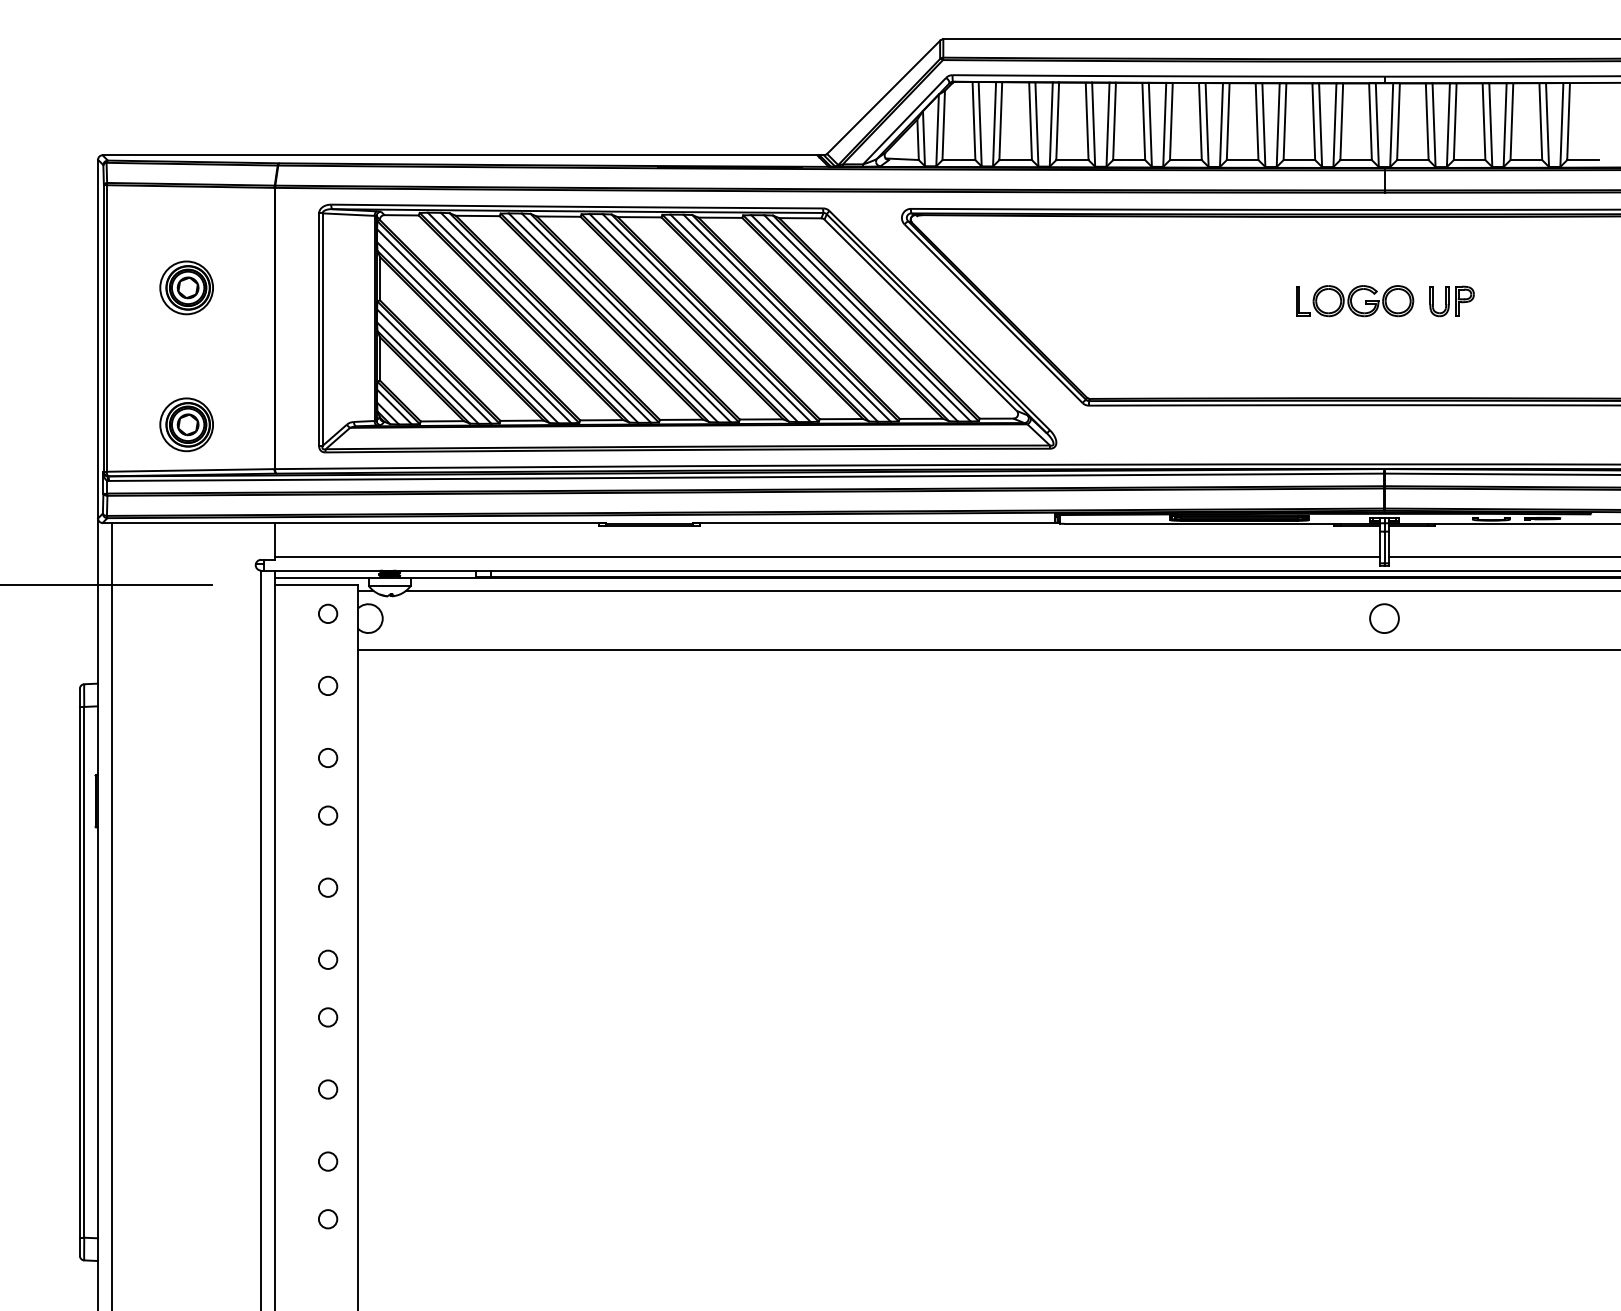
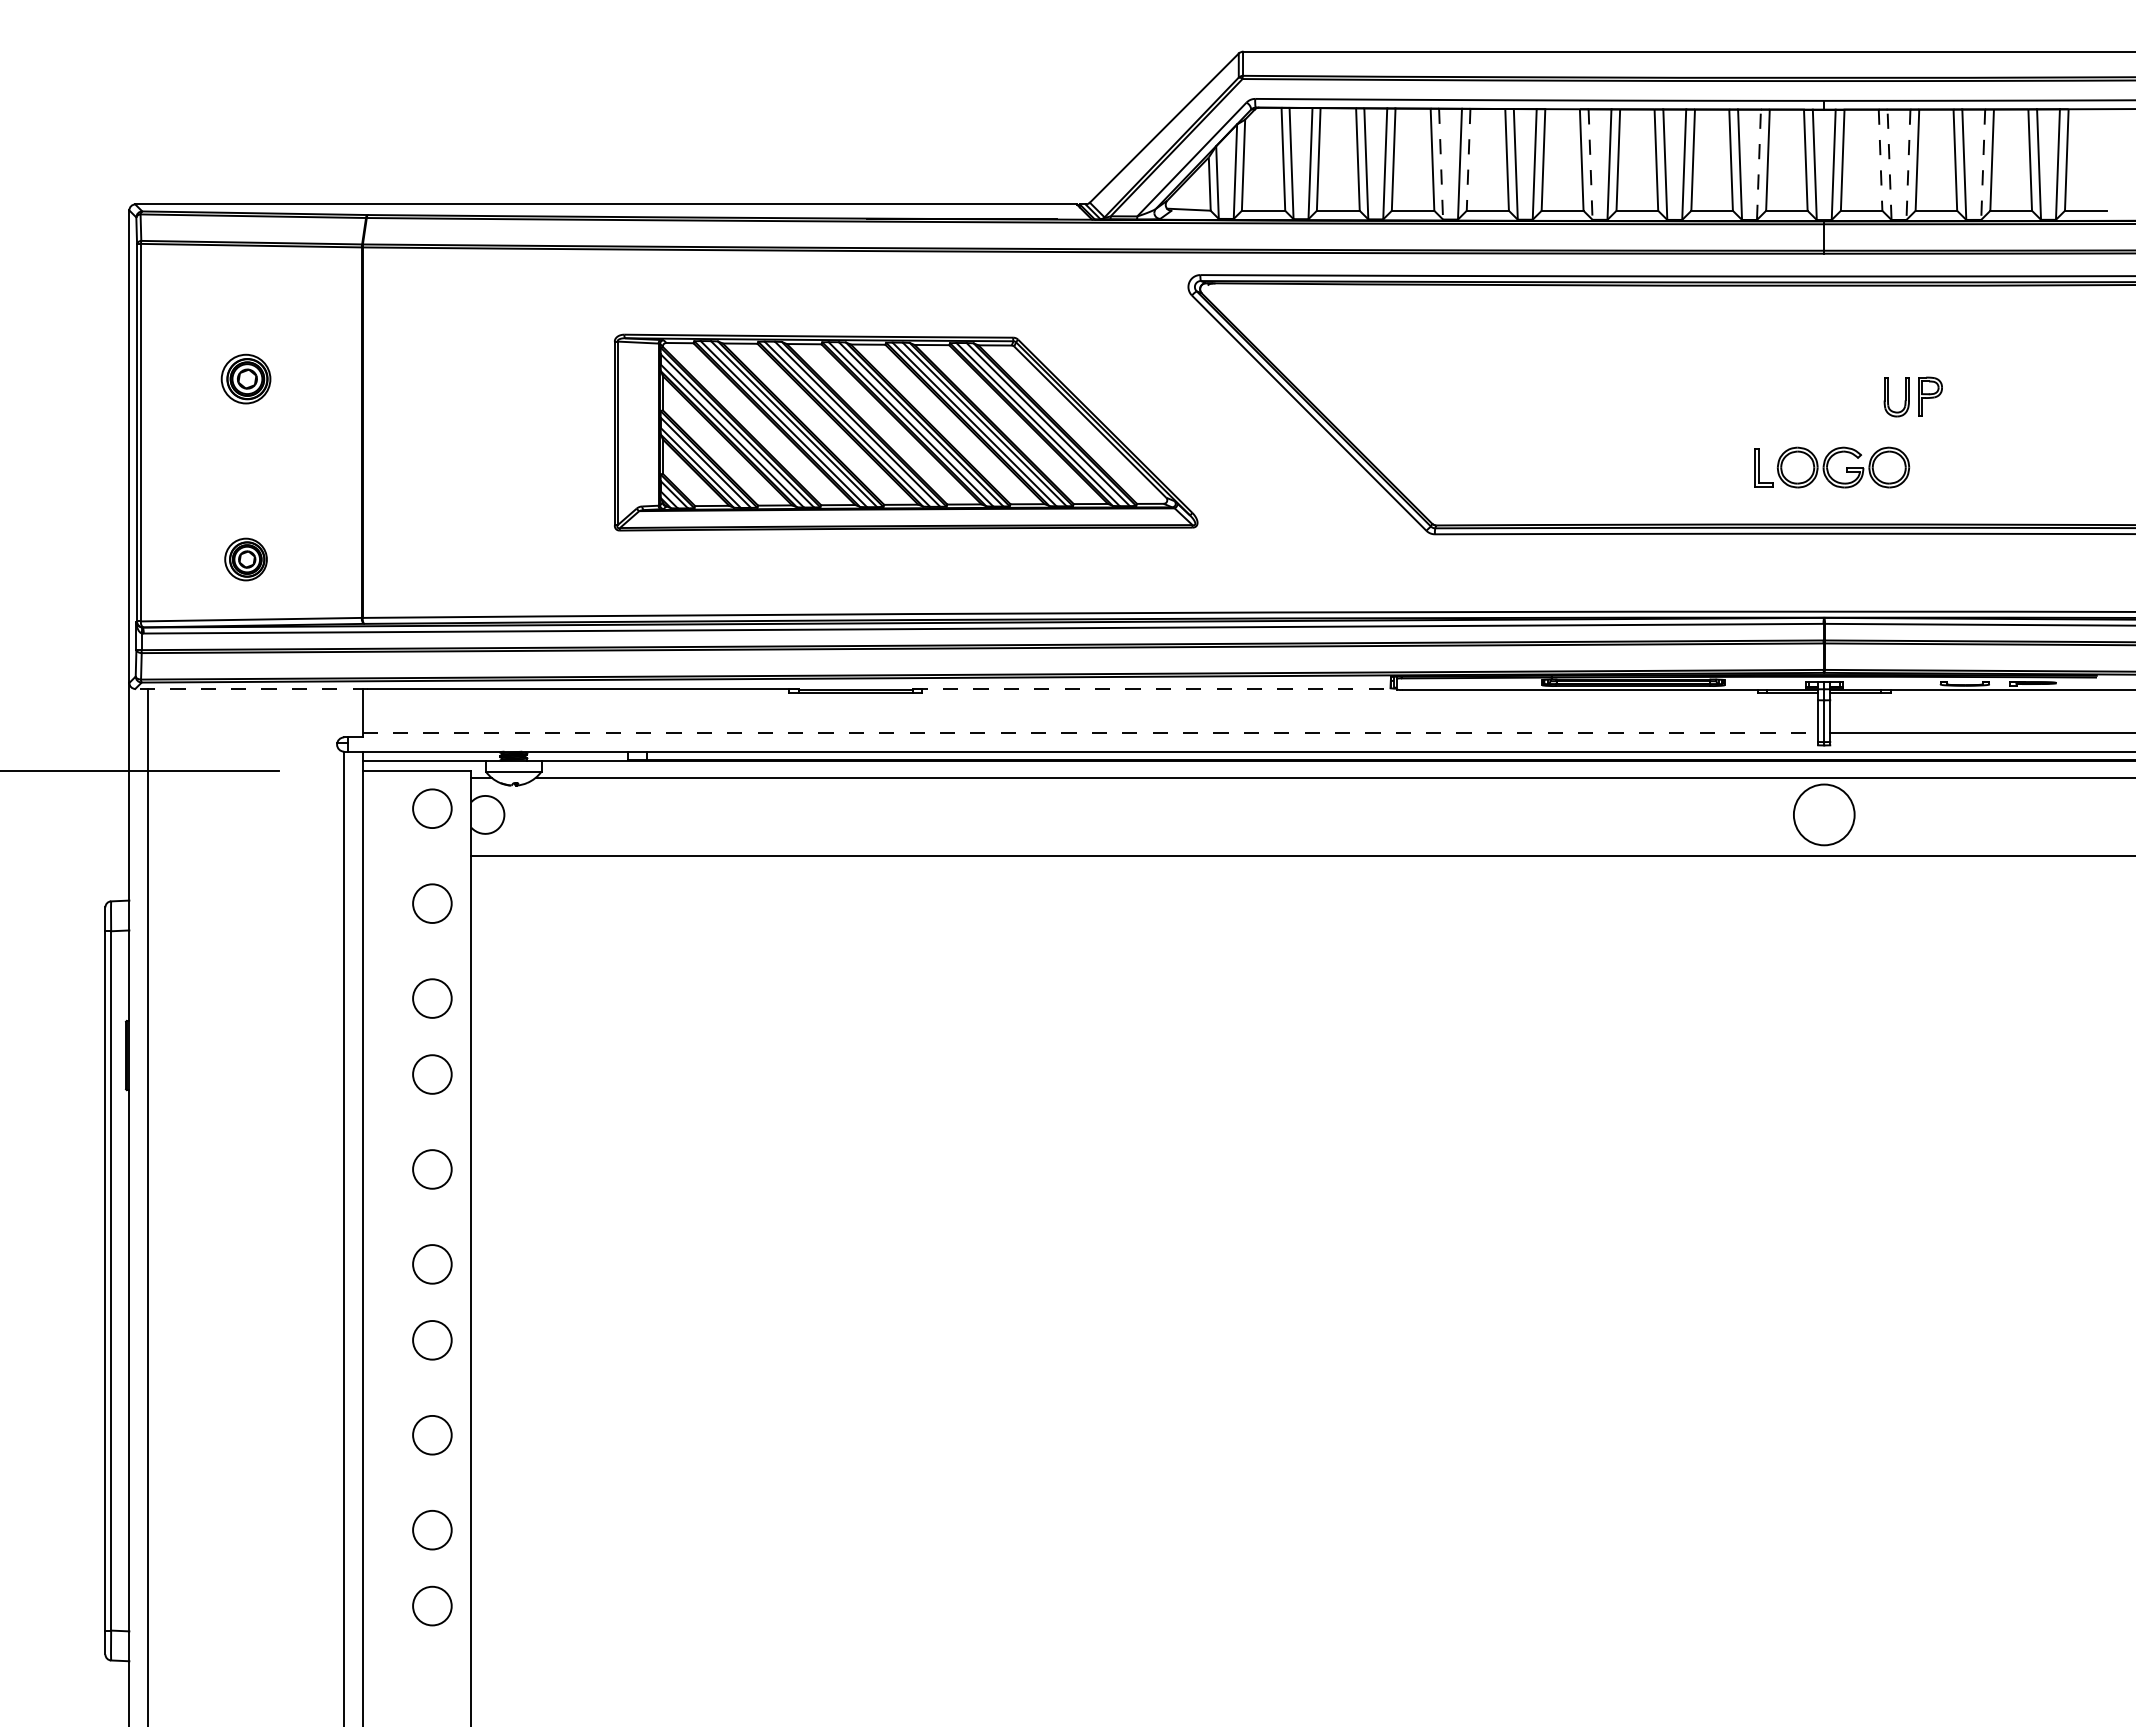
line: (1114, 121) -> (1468, 160), solid -> dashed
line: (1427, 121) -> (1880, 160), solid -> dashed
line: (1093, 124) -> (1441, 164), solid -> dashed
line: (1334, 124) -> (1758, 164), solid -> dashed
line: (1434, 124) -> (1889, 164), solid -> dashed
line: (1207, 125) -> (1590, 165), solid -> dashed
line: (1448, 125) -> (1908, 165), solid -> dashed
line: (1505, 125) -> (1983, 165), solid -> dashed
part: (186, 287) -> (245, 378), size x0.7
part: (1355, 301) -> (1832, 467), moved
part: (687, 328) -> (905, 432), size x0.6
part: (186, 424) -> (245, 559), size x0.6
line: (190, 522) -> (251, 688), solid -> dashed
line: (876, 523) -> (1155, 689), solid -> dashed
line: (827, 556) -> (1090, 733), solid -> dashed
circle: (328, 613) -> (432, 808), size x1.6
circle: (1384, 618) -> (1824, 814), size x1.6
circle: (328, 685) -> (432, 903), size x1.6
circle: (328, 757) -> (432, 998), size x1.6
circle: (328, 815) -> (432, 1074), size x1.6
circle: (328, 887) -> (432, 1169), size x1.6
circle: (328, 959) -> (432, 1264), size x1.6
circle: (328, 1017) -> (432, 1340), size x1.6
circle: (328, 1089) -> (432, 1435), size x1.6
circle: (328, 1161) -> (432, 1530), size x1.6
circle: (328, 1219) -> (432, 1606), size x1.6

